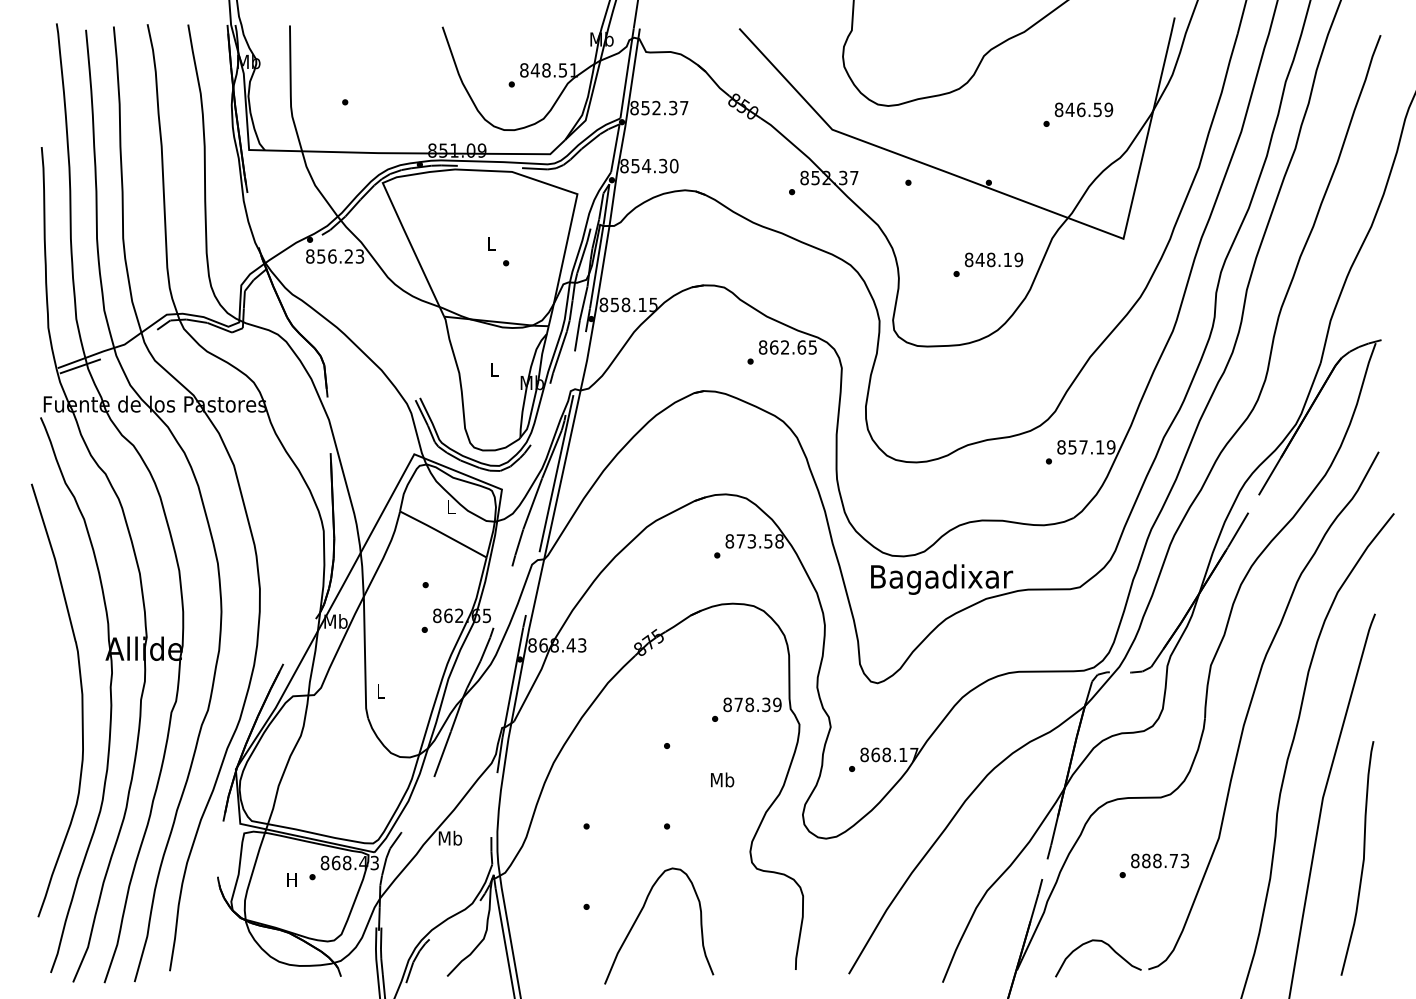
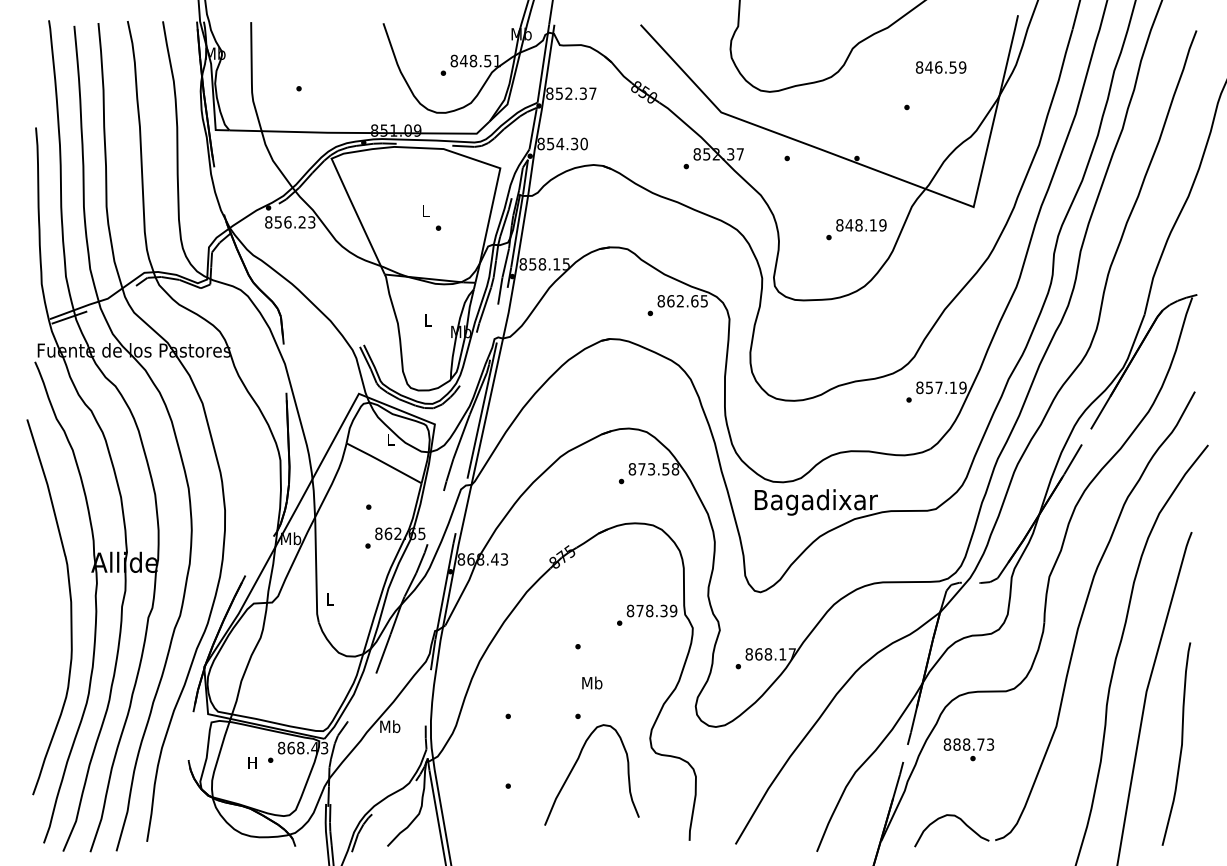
text: (1083, 109) -> (940, 67), moved
text: (722, 779) -> (592, 682), moved
text: (1160, 860) -> (969, 744), moved
curve: (639, 916) -> (574, 766), moved

